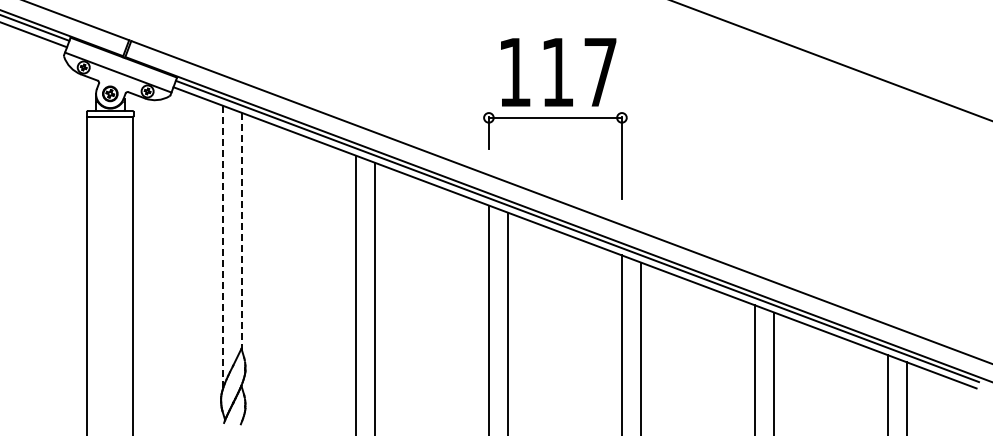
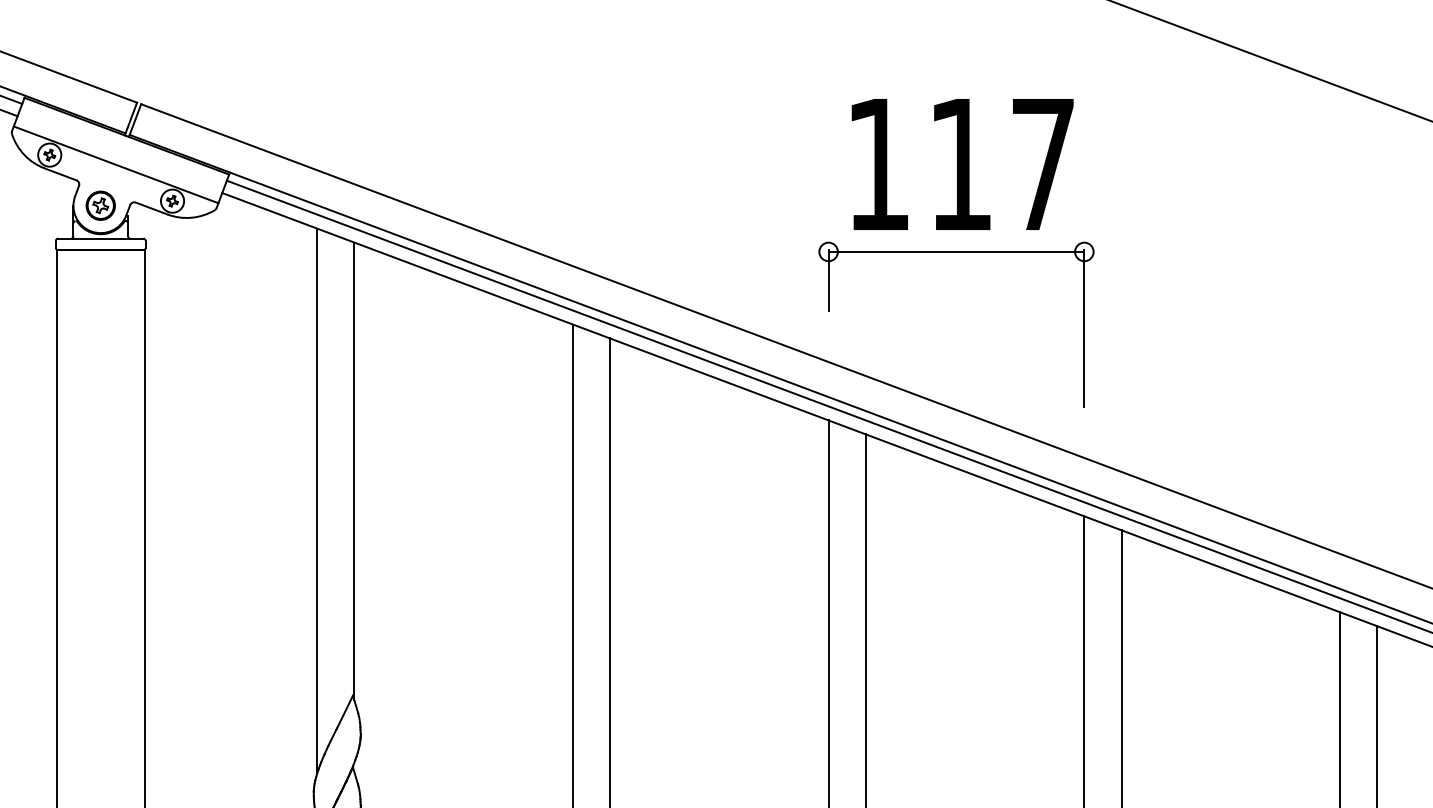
line: (242, 231) -> (354, 470), dashed -> solid
line: (222, 246) -> (316, 499), dashed -> solid

